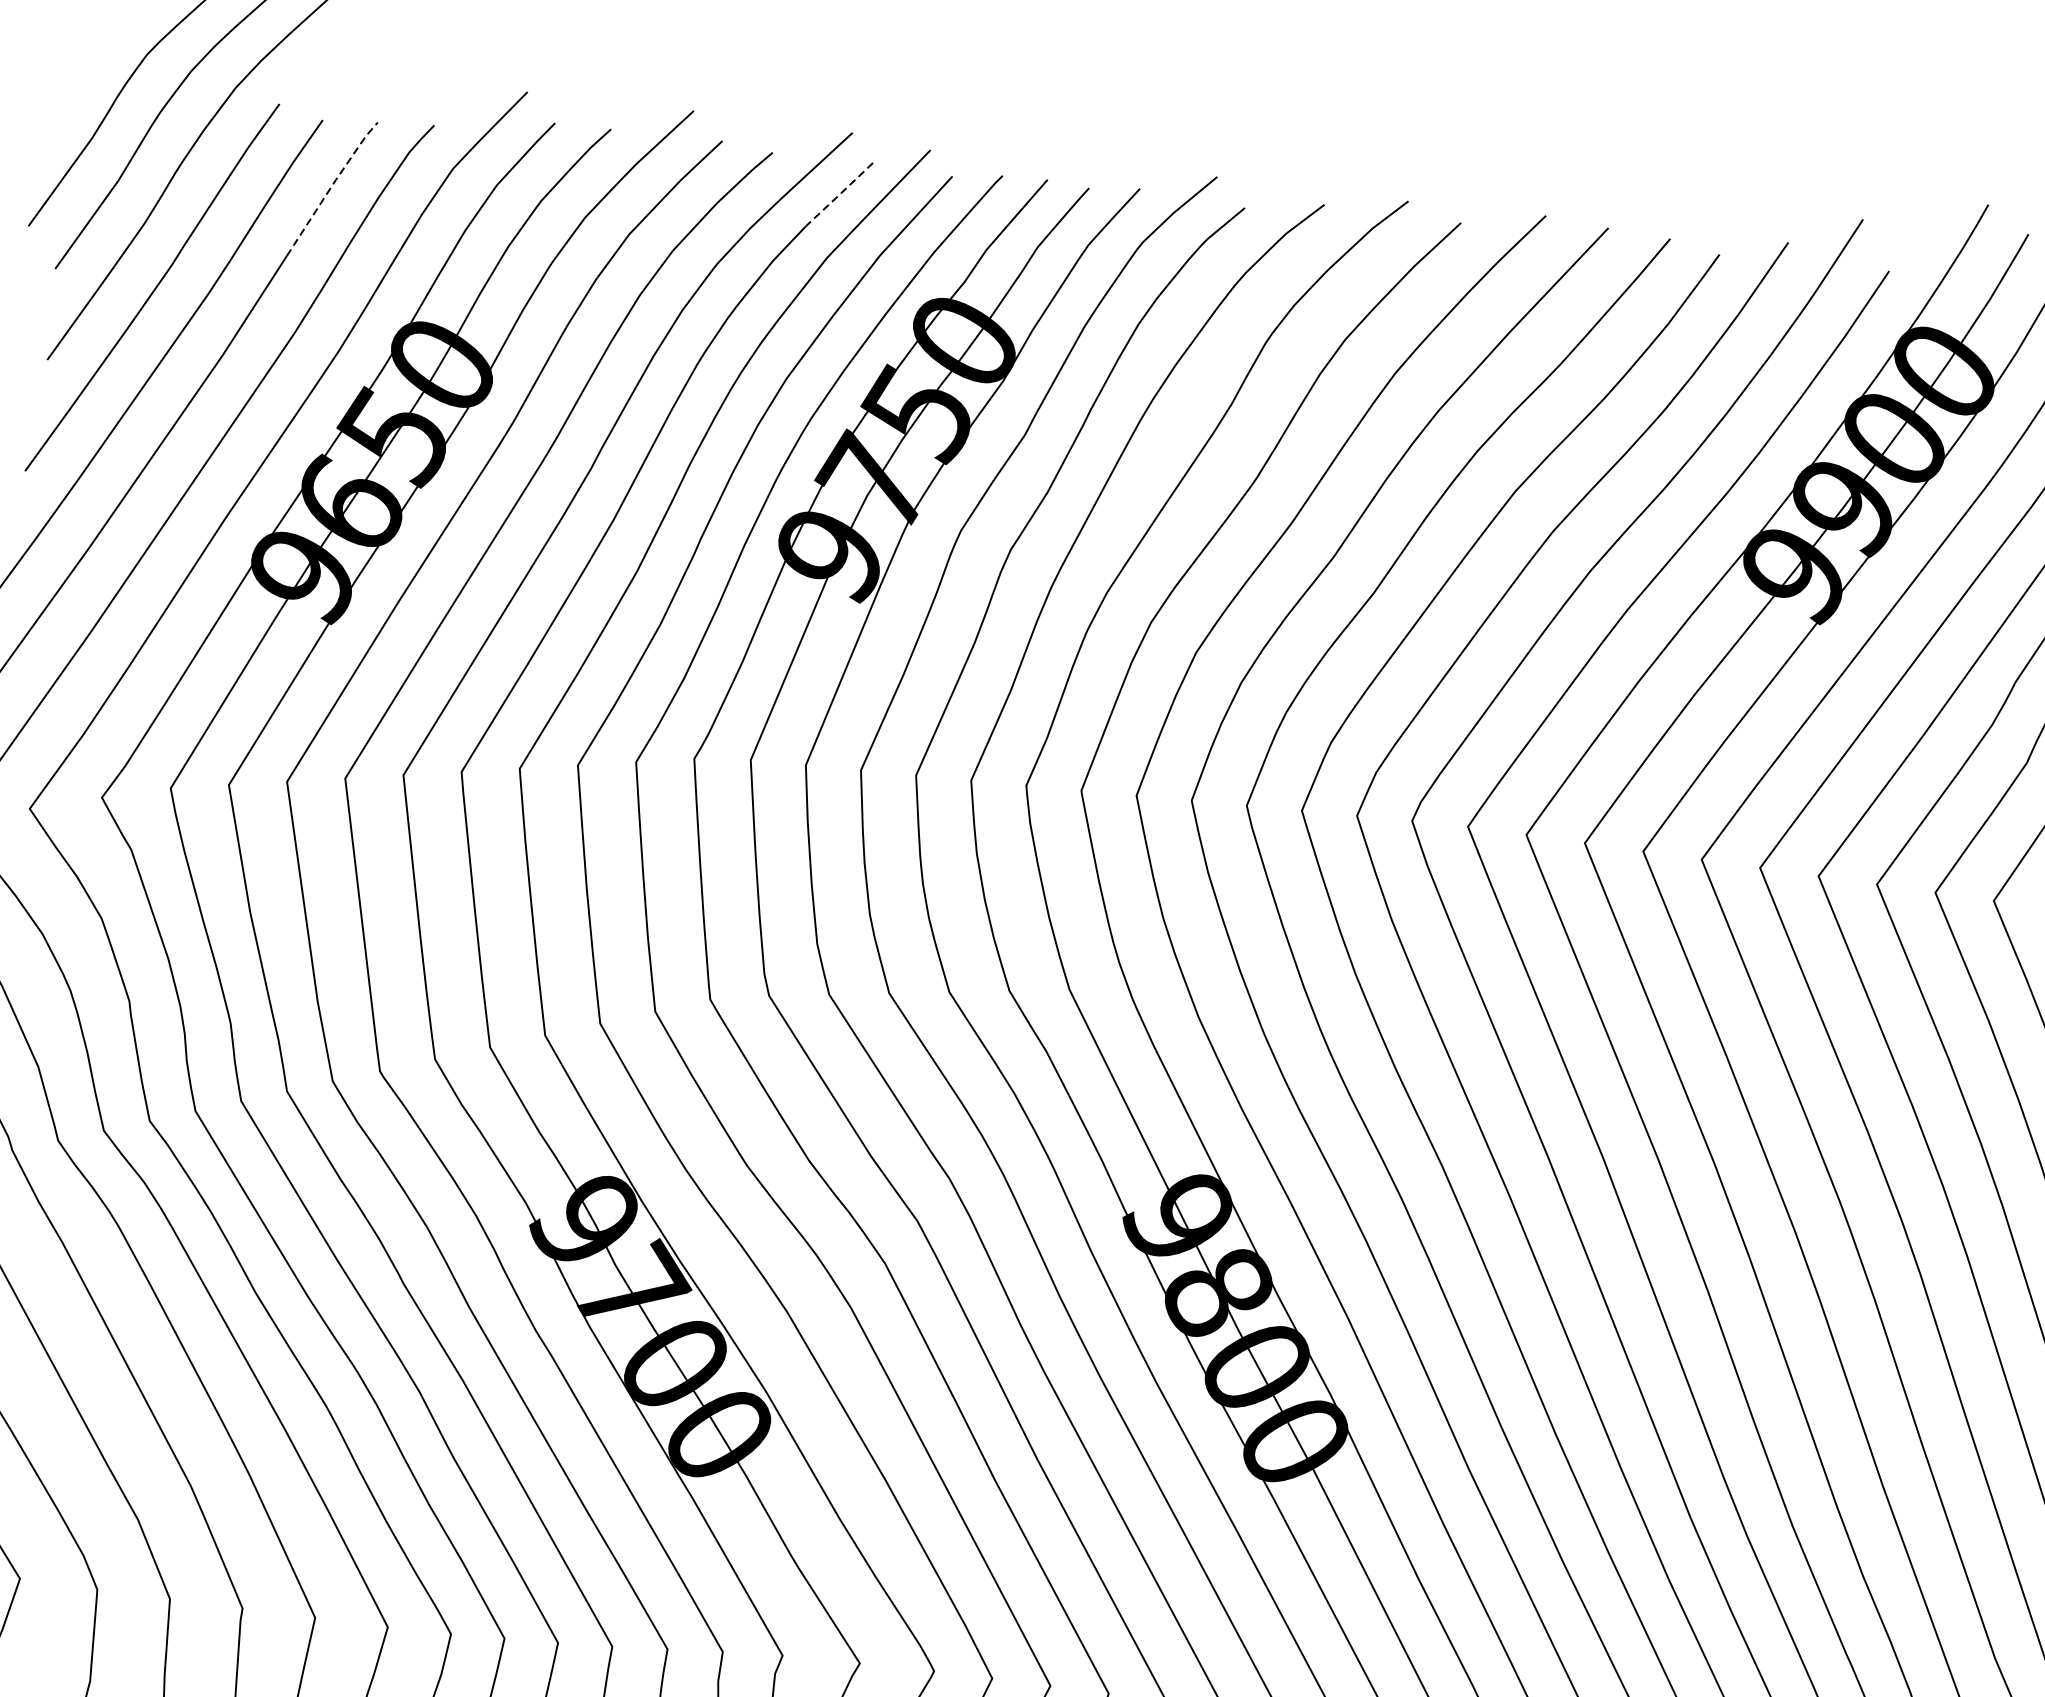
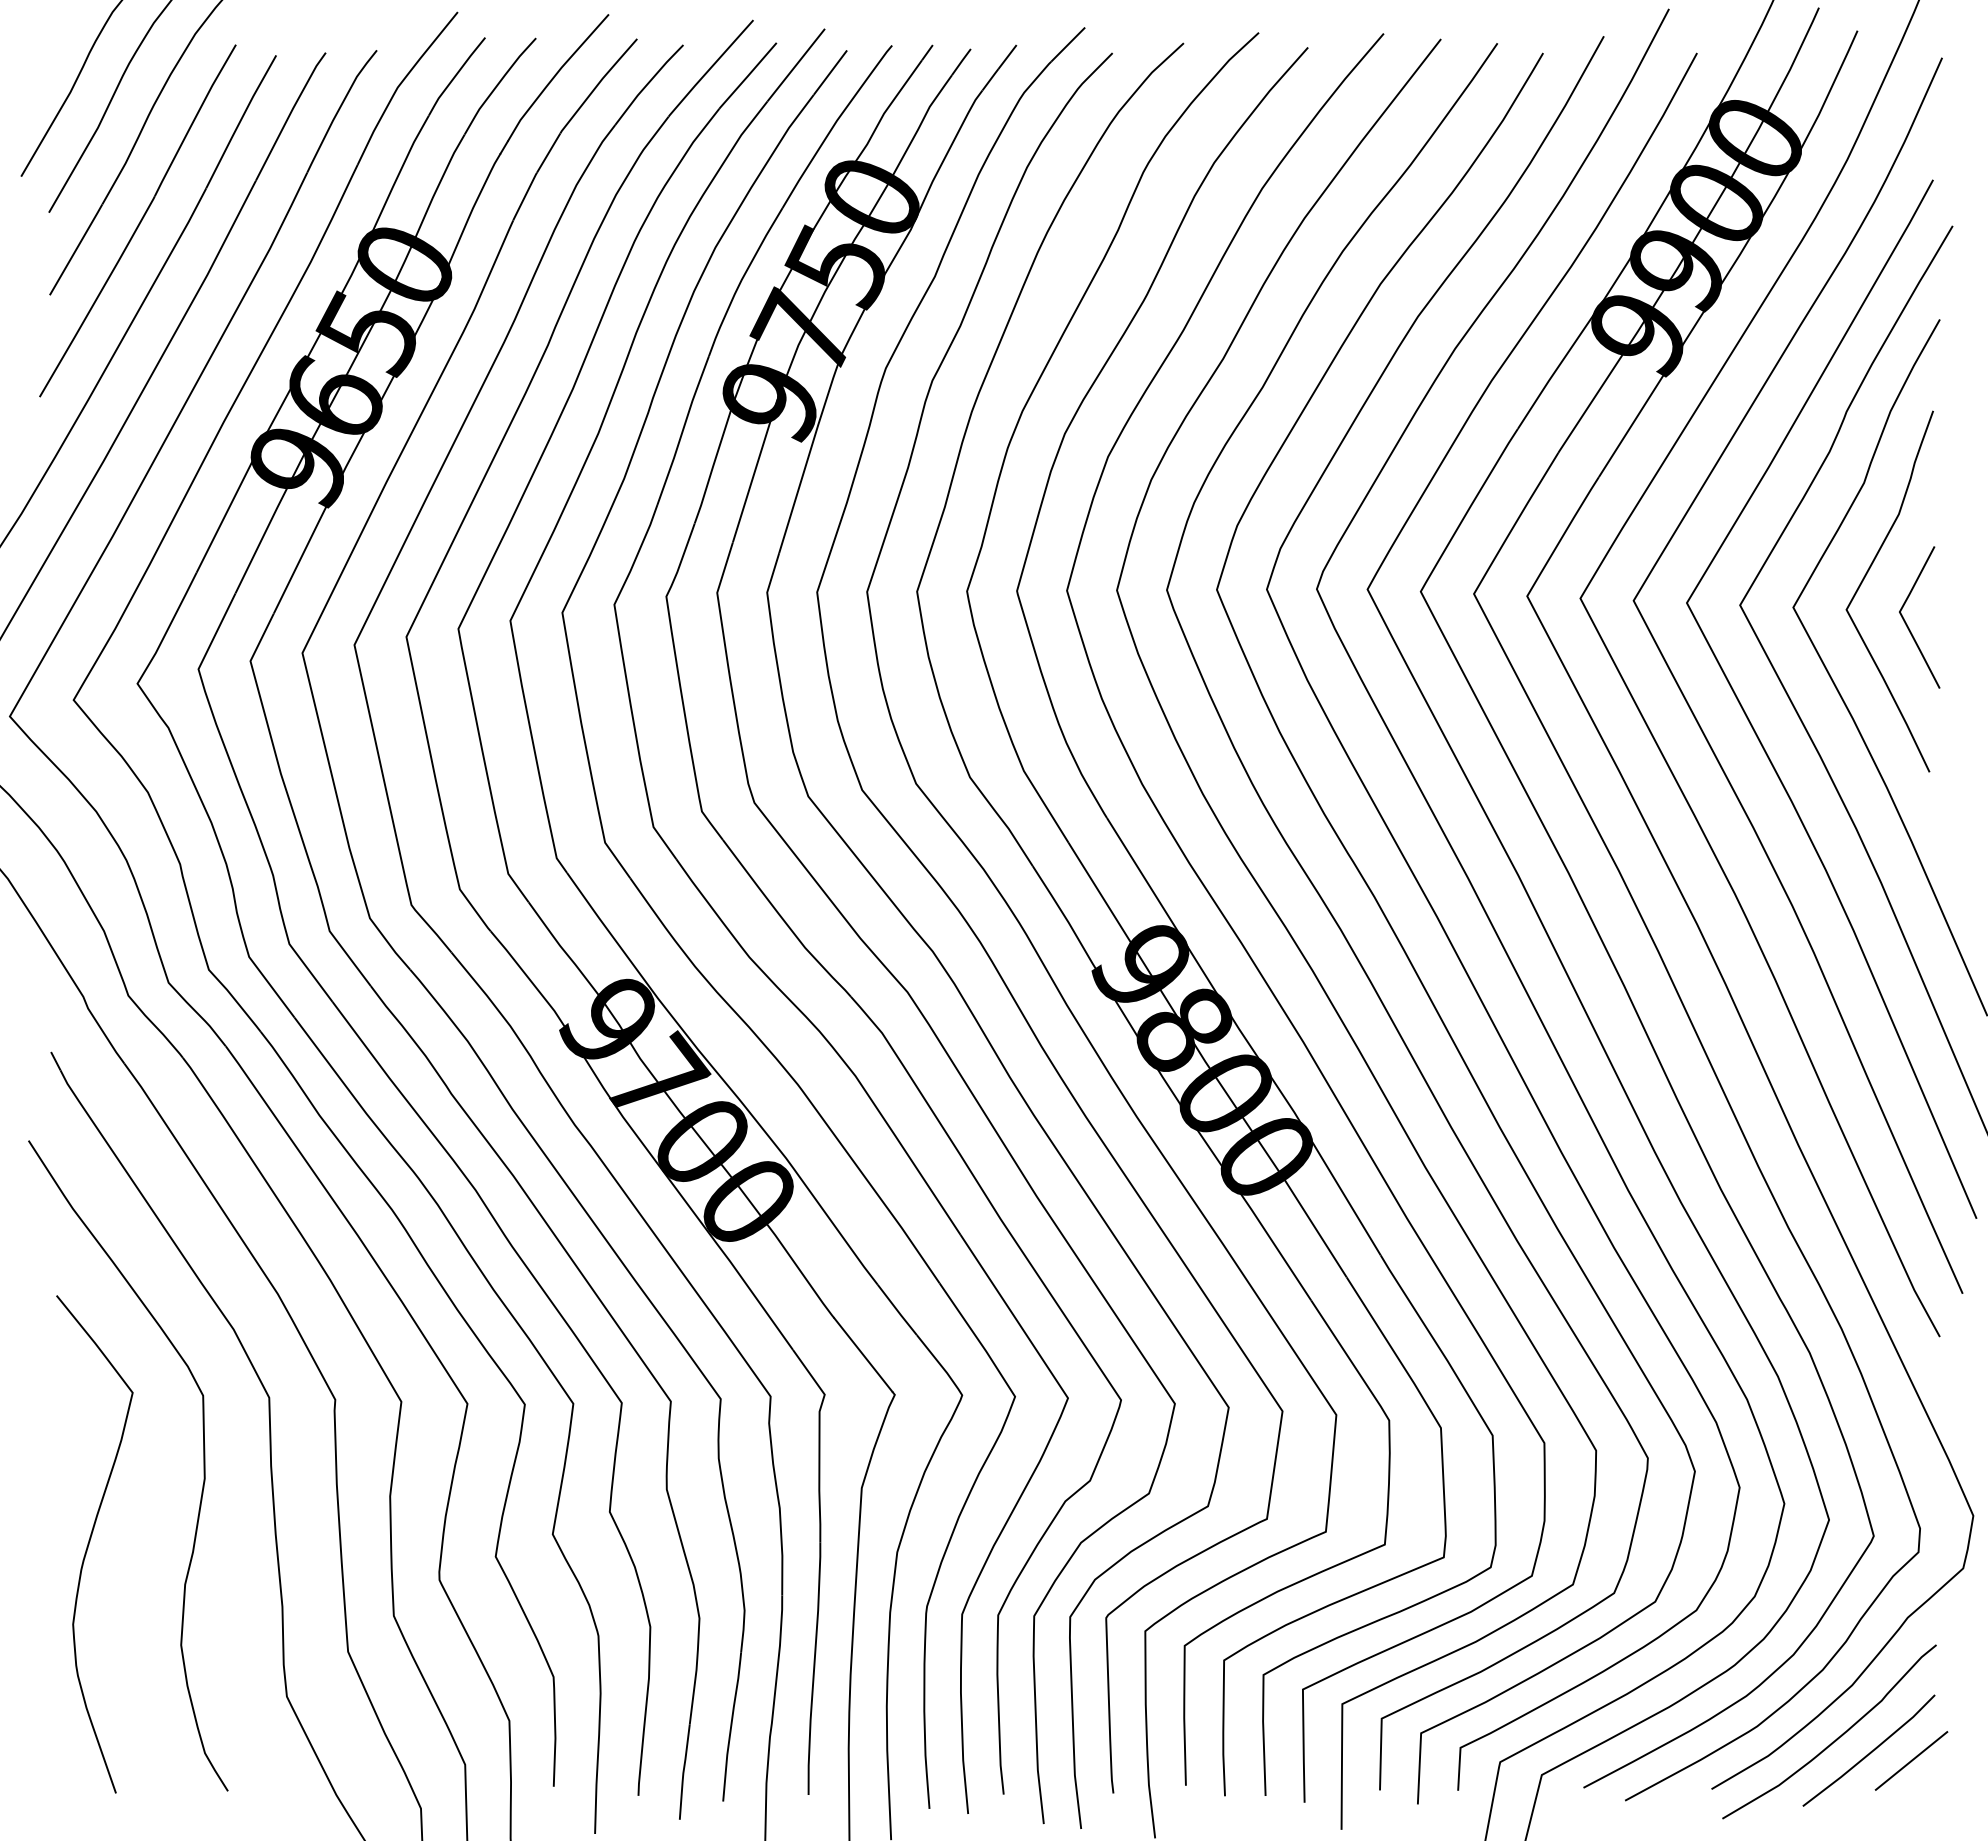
line: (332, 186) -> (290, 114), dashed -> solid
line: (841, 194) -> (748, 76), dashed -> solid

